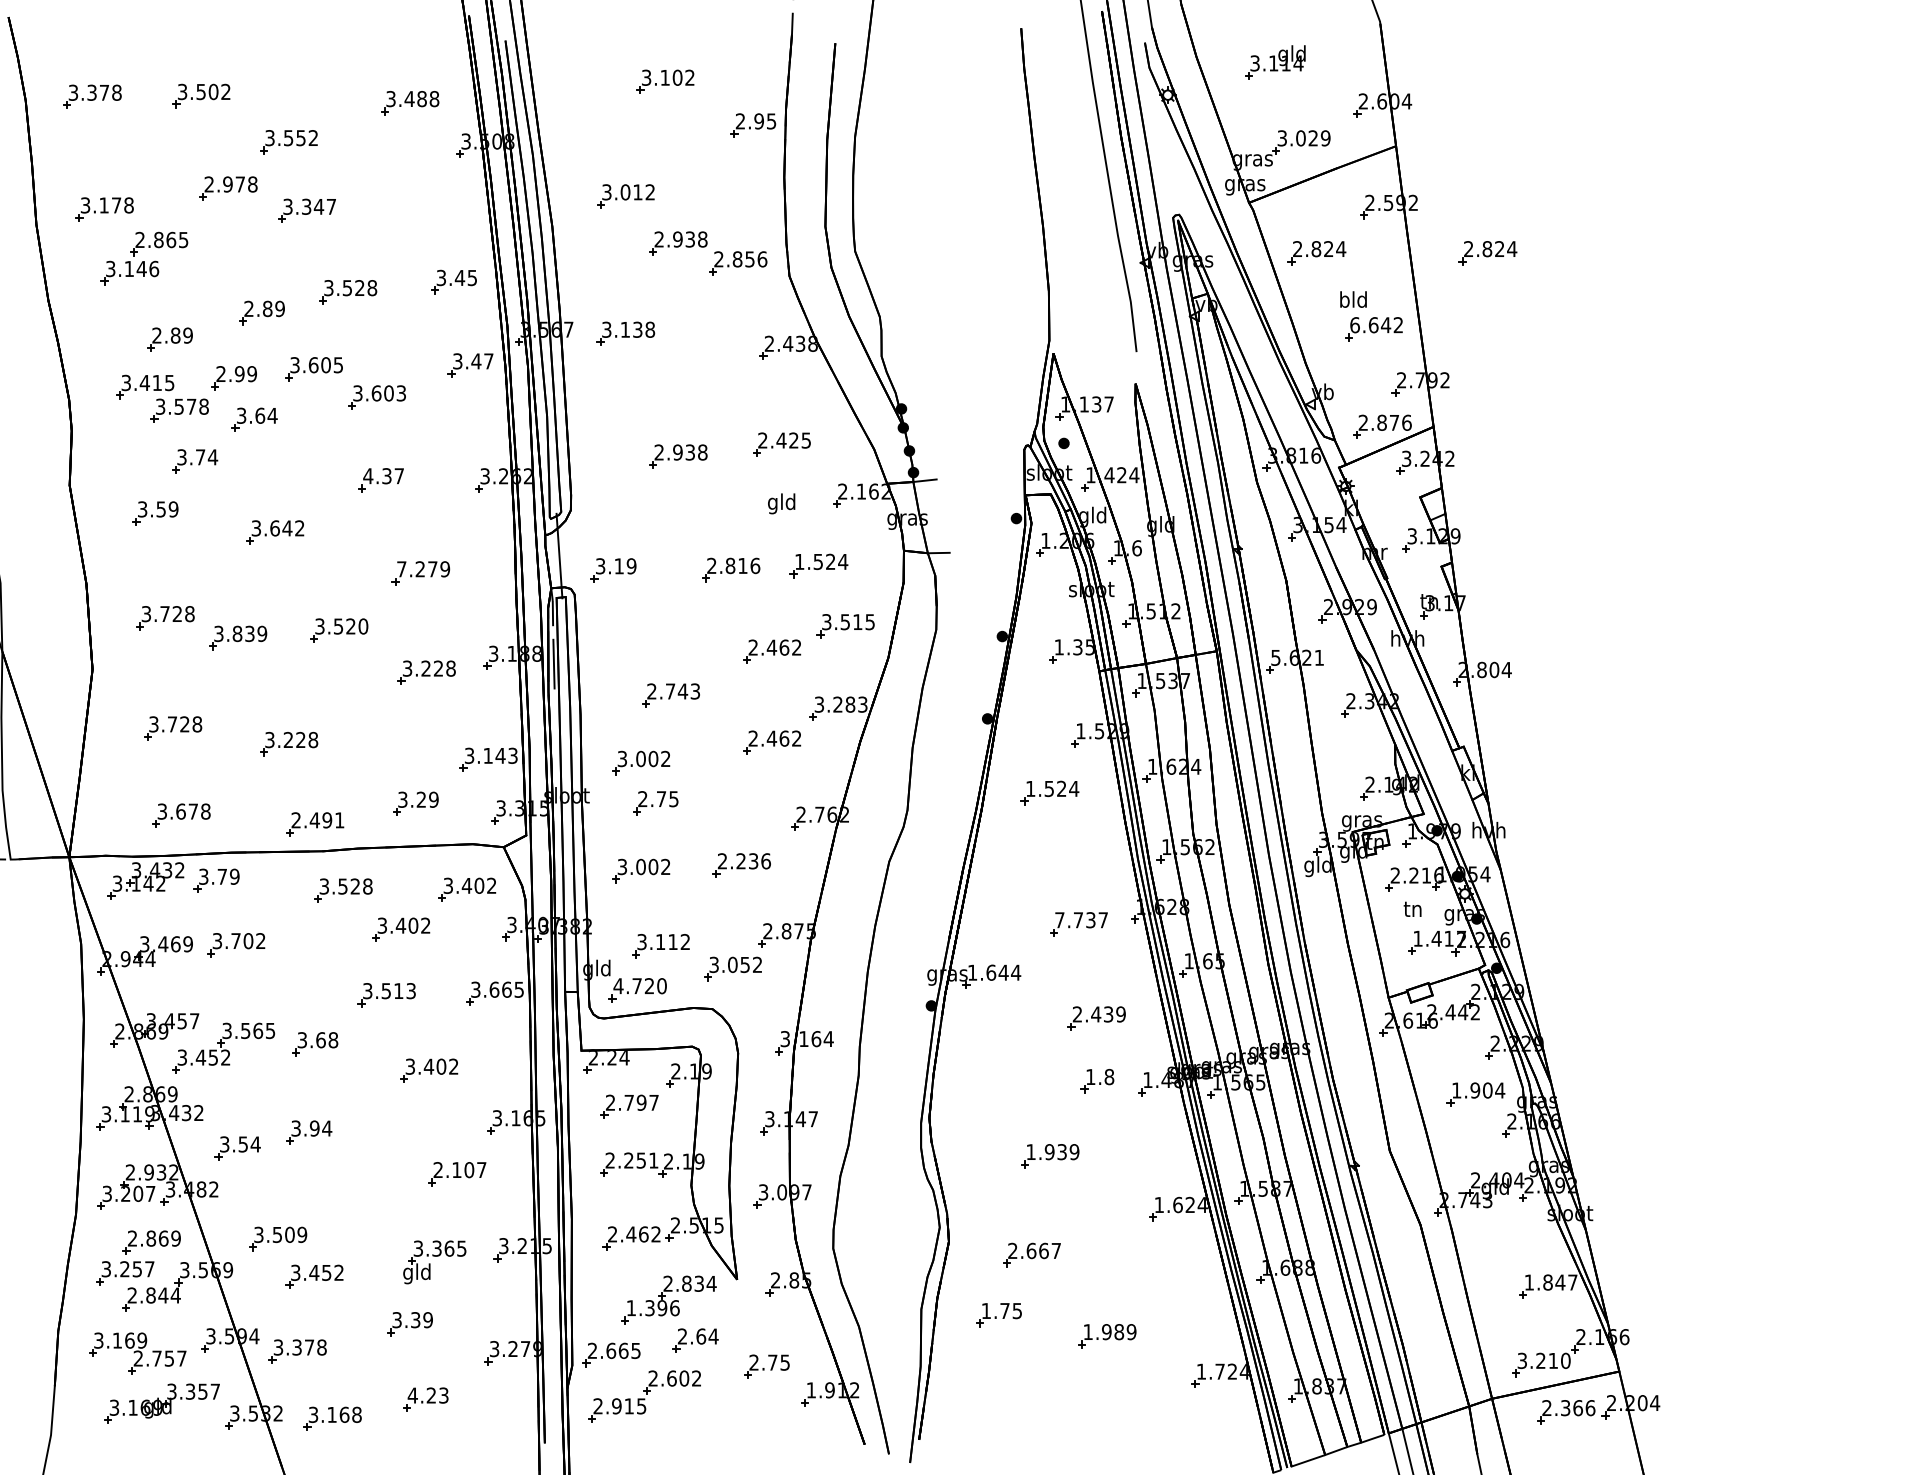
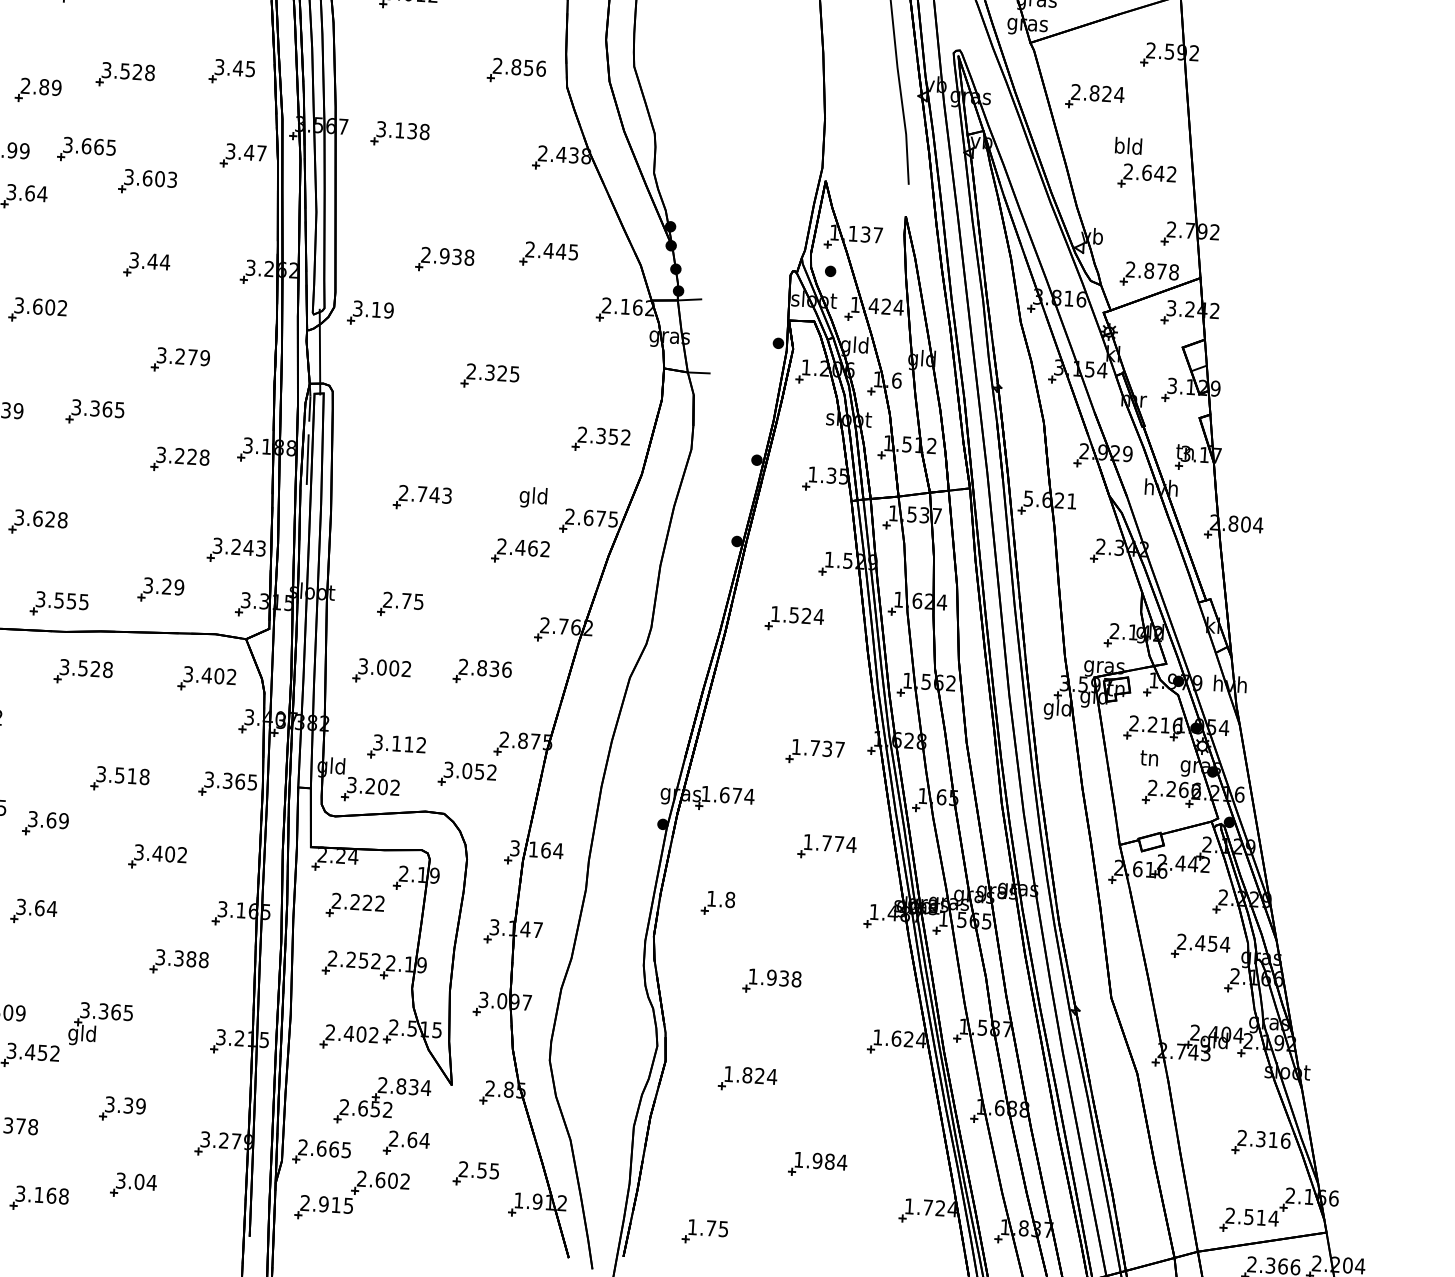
part: (678, 243) -> (458, 47), removed
part: (1487, 253) -> (1265, 108), removed
text: (1354, 325) -> (1127, 171), 6.642 -> 2.642
text: (325, 365) -> (98, 147), 3.605 -> 3.665
text: (1406, 422) -> (1173, 272), 2.876 -> 2.878
text: (793, 440) -> (560, 251), 2.425 -> 2.445
text: (383, 476) -> (149, 261), 4.37 -> 3.44
text: (781, 503) -> (533, 497), moved
text: (287, 528) -> (50, 307), 3.642 -> 3.602
text: (742, 565) -> (502, 373), 2.816 -> 2.325
part: (818, 565) -> (577, 377), removed
text: (401, 569) -> (161, 355), 7.279 -> 3.279
part: (613, 570) -> (370, 313), moved
text: (848, 622) -> (604, 436), 3.515 -> 2.352
text: (351, 626) -> (108, 409), 3.520 -> 3.365
part: (772, 651) -> (526, 460), removed
text: (840, 704) -> (591, 517), 3.283 -> 2.675
text: (288, 739) -> (38, 518), 3.228 -> 3.628
text: (487, 755) -> (235, 546), 3.143 -> 3.243
part: (641, 762) -> (388, 563), removed
text: (317, 820) -> (61, 600), 2.491 -> 3.555
text: (741, 861) -> (482, 668), 2.236 -> 2.836
text: (1059, 920) -> (796, 747), 7.737 -> 1.737
part: (401, 929) -> (138, 714), removed
text: (1439, 938) -> (1174, 789), 1.417 -> 2.266
text: (1003, 972) -> (736, 795), 1.644 -> 1.674
text: (639, 986) -> (372, 786), 4.720 -> 3.202
text: (494, 989) -> (227, 780), 3.665 -> 3.365
text: (411, 991) -> (144, 777), 3.513 -> 3.518
text: (1099, 1014) -> (830, 843), 2.439 -> 1.774
text: (333, 1040) -> (64, 821), 3.68 -> 3.69
part: (1097, 1081) -> (718, 903), moved
text: (1472, 1090) -> (1197, 942), 1.904 -> 2.454
text: (641, 1102) -> (367, 902), 2.797 -> 2.222
text: (314, 1128) -> (39, 908), 3.94 -> 3.64
text: (1074, 1152) -> (796, 979), 1.939 -> 1.938
text: (653, 1160) -> (375, 961), 2.251 -> 2.252
text: (459, 1170) -> (181, 959), 2.107 -> 3.388
text: (643, 1234) -> (361, 1034), 2.462 -> 2.402
text: (1034, 1250) -> (750, 1075), 2.667 -> 1.824
part: (434, 1262) -> (100, 1025), moved
text: (1550, 1282) -> (1263, 1139), 1.847 -> 2.316
text: (652, 1308) -> (365, 1108), 1.396 -> 2.652
part: (998, 1315) -> (704, 1232), moved
text: (1131, 1332) -> (842, 1162), 1.989 -> 1.984
text: (1543, 1360) -> (1251, 1216), 3.210 -> 2.514
text: (772, 1362) -> (481, 1170), 2.75 -> 2.55
text: (427, 1395) -> (135, 1181), 4.23 -> 3.04

